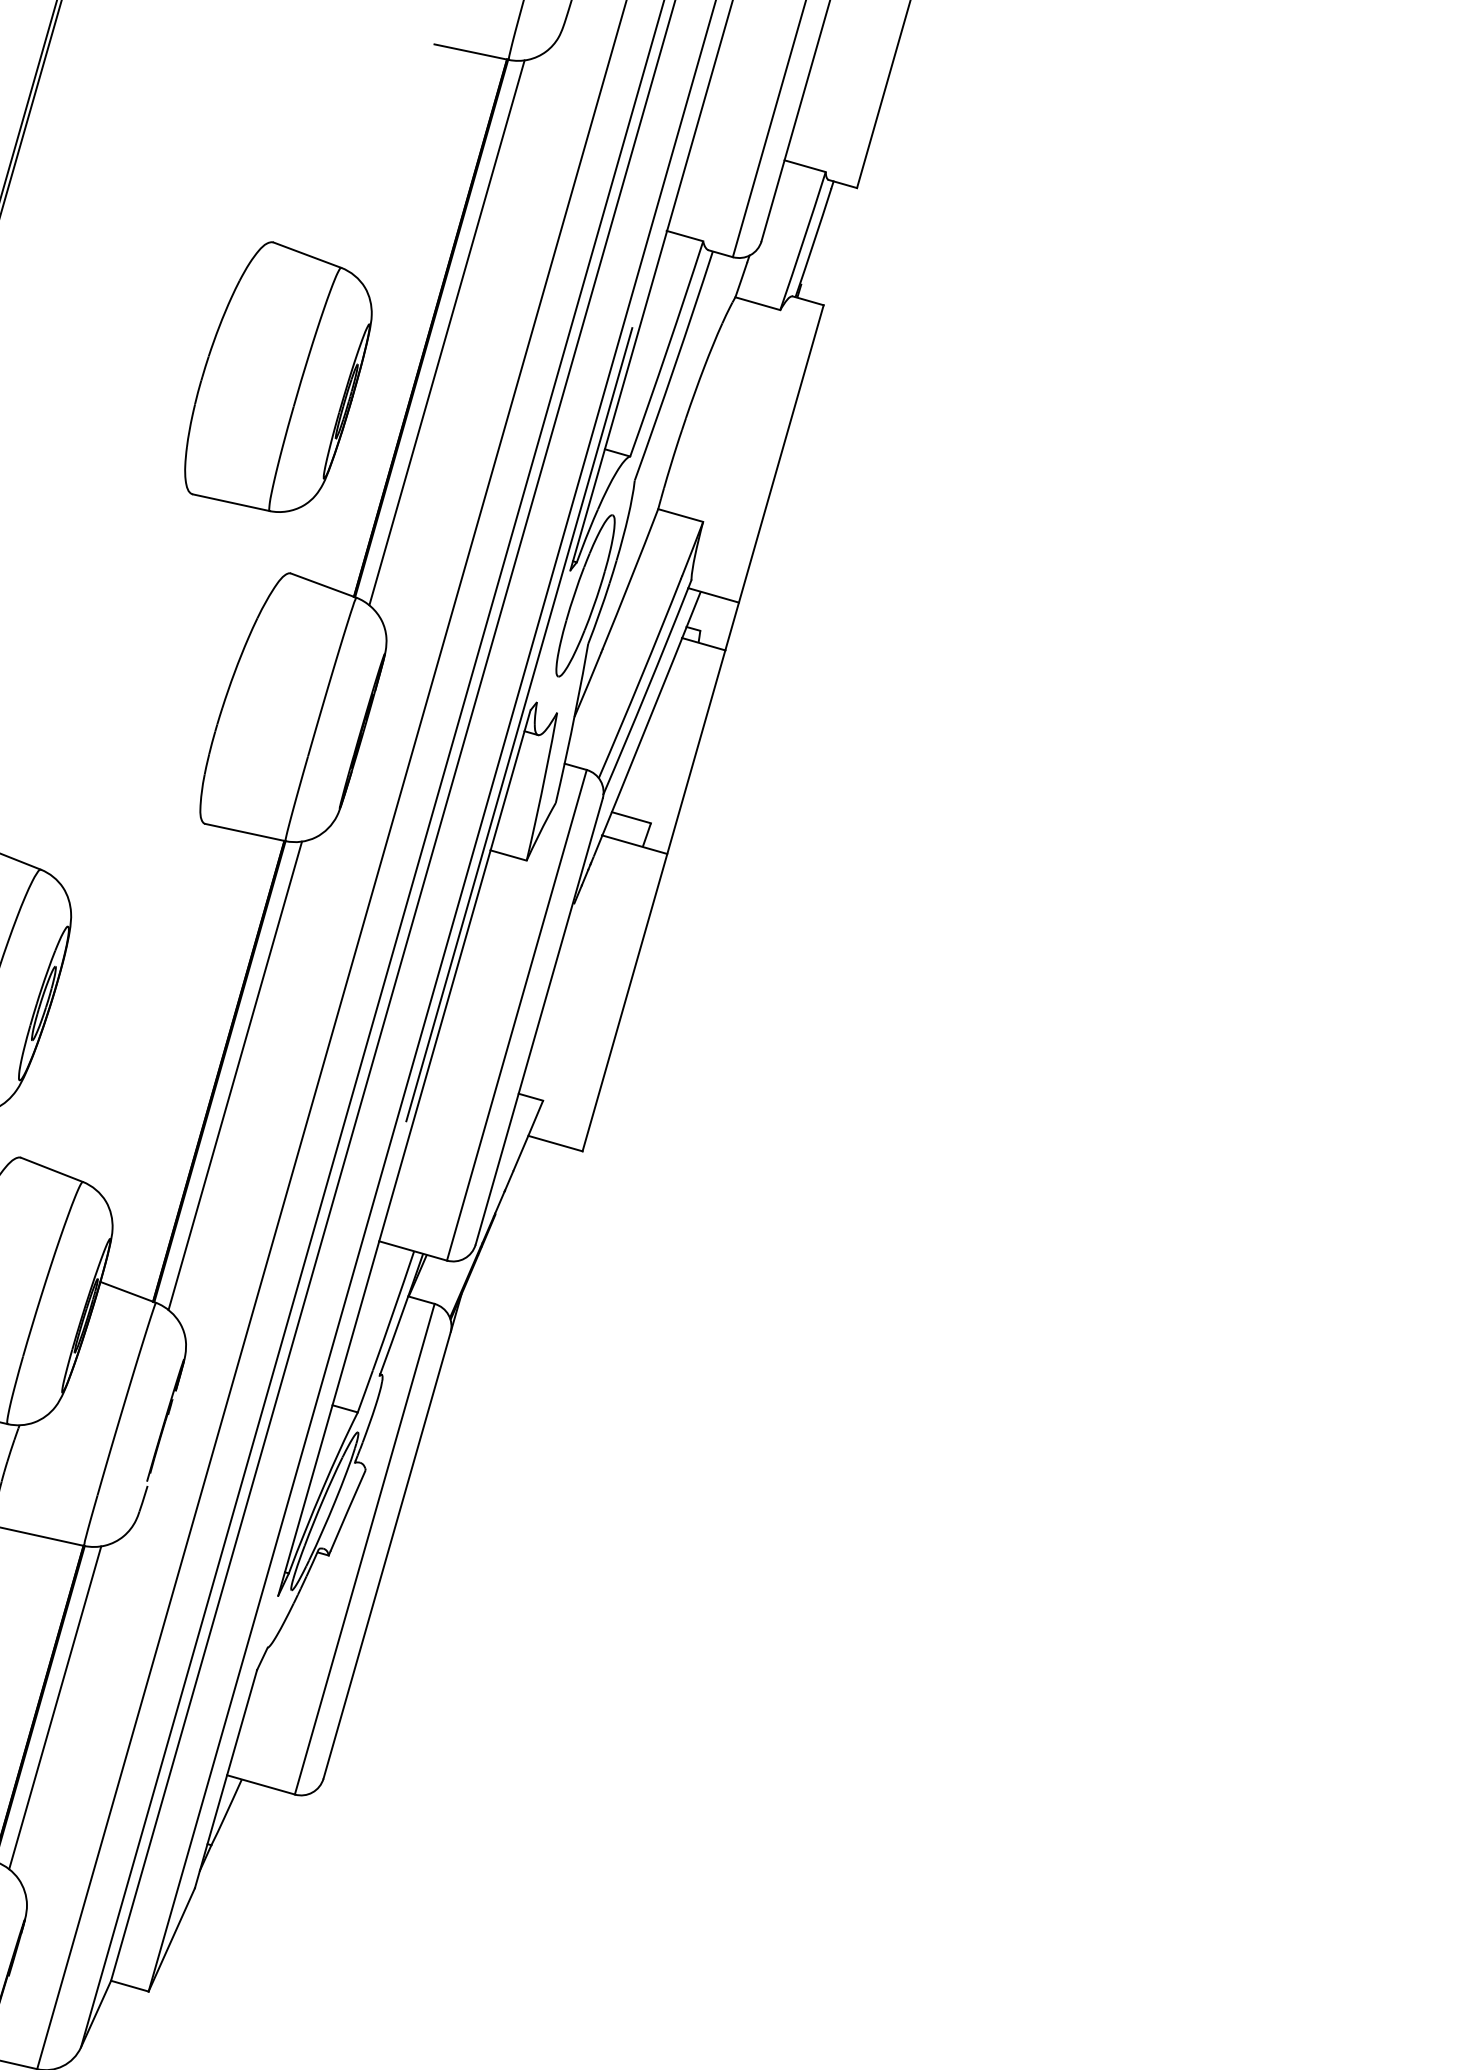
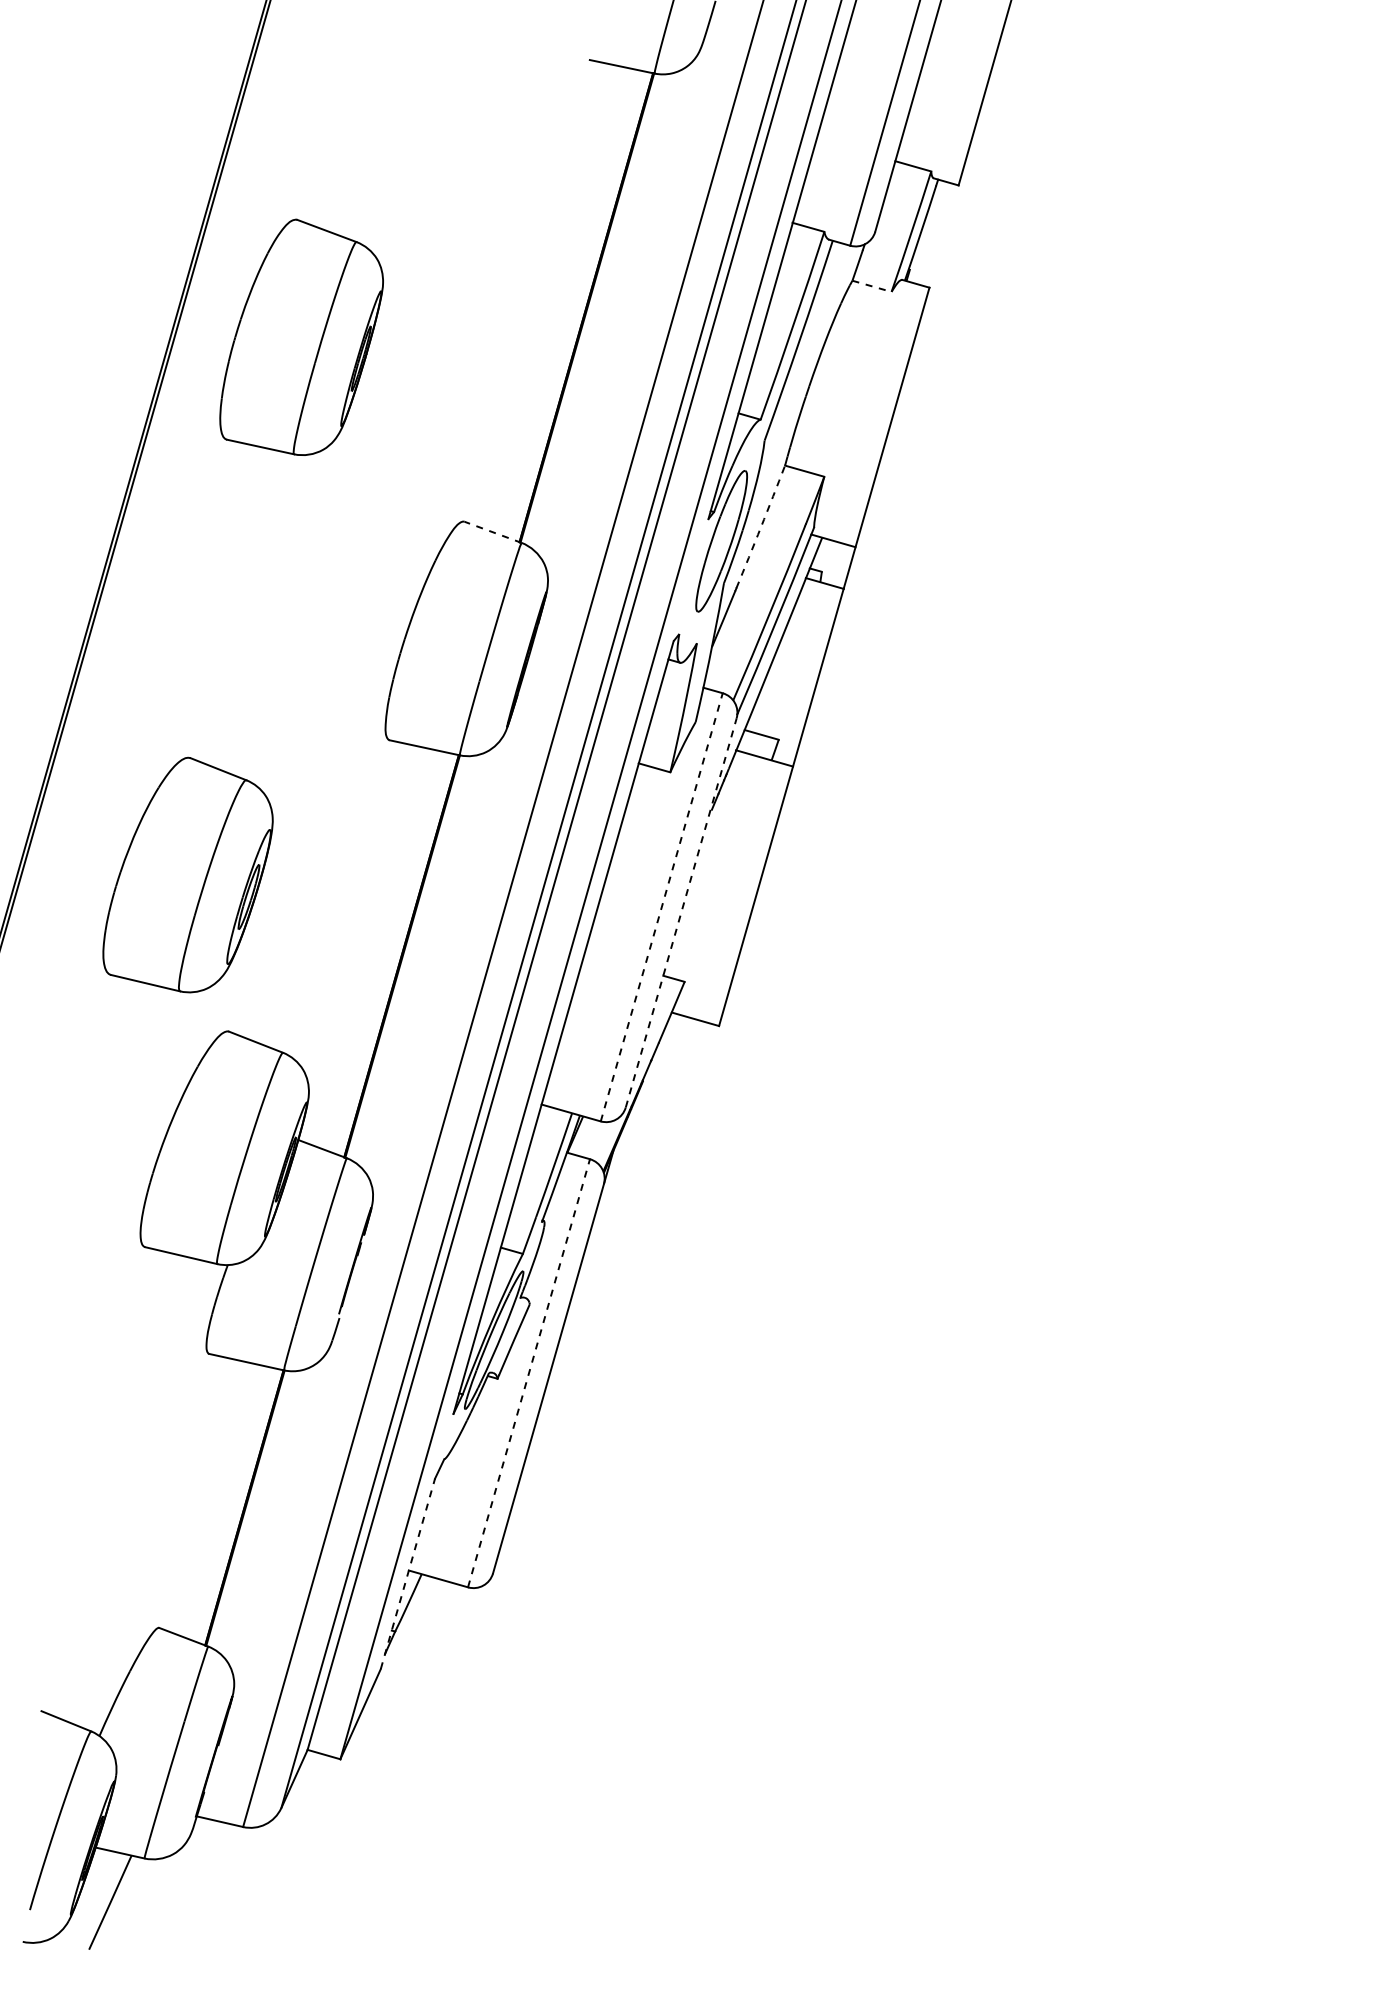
line: (758, 303) -> (872, 286), solid -> dashed
line: (446, 332) -> (600, 311), removed
part: (278, 376) -> (301, 336), moved
arc: (631, 580) -> (761, 527), solid -> dashed
line: (322, 585) -> (492, 532), solid -> dashed
line: (518, 724) -> (663, 653), removed
line: (516, 1015) -> (661, 907), solid -> dashed
line: (539, 1021) -> (681, 912), solid -> dashed
line: (234, 1075) -> (415, 959), removed
line: (365, 1549) -> (529, 1373), solid -> dashed
line: (54, 1707) -> (258, 1511), removed
line: (225, 1778) -> (407, 1573), solid -> dashed

